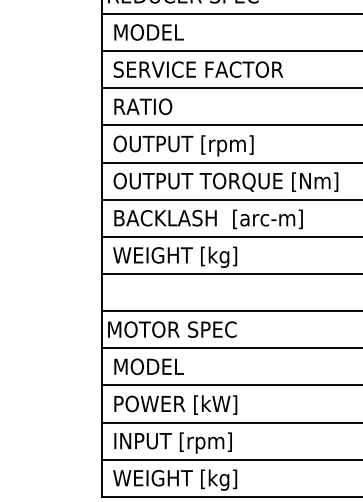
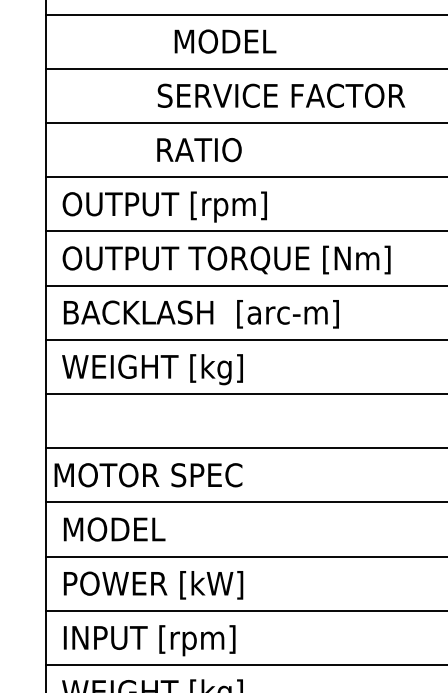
text: (148, 32) -> (224, 41), moved
text: (198, 69) -> (281, 95), moved
text: (143, 106) -> (199, 149), moved

